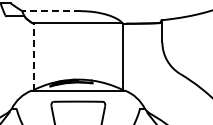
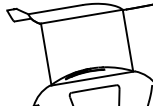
line: (51, 11) -> (55, 9), dashed -> solid
line: (34, 56) -> (46, 54), dashed -> solid

